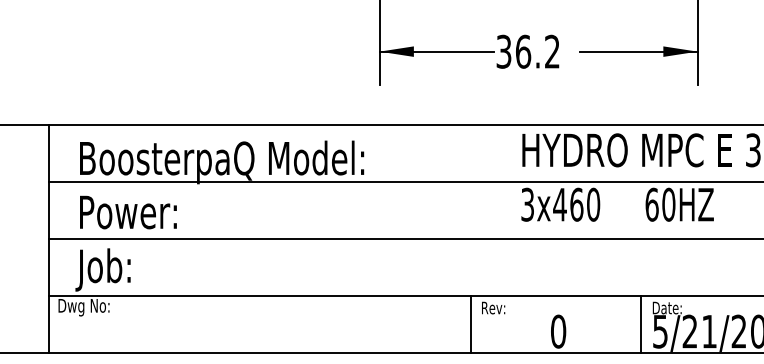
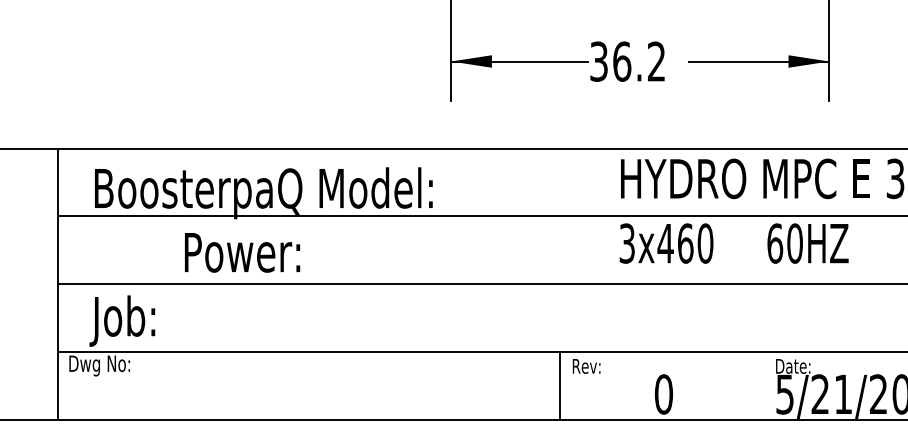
text: (128, 212) -> (242, 252), moved
line: (641, 324) -> (762, 385), removed

